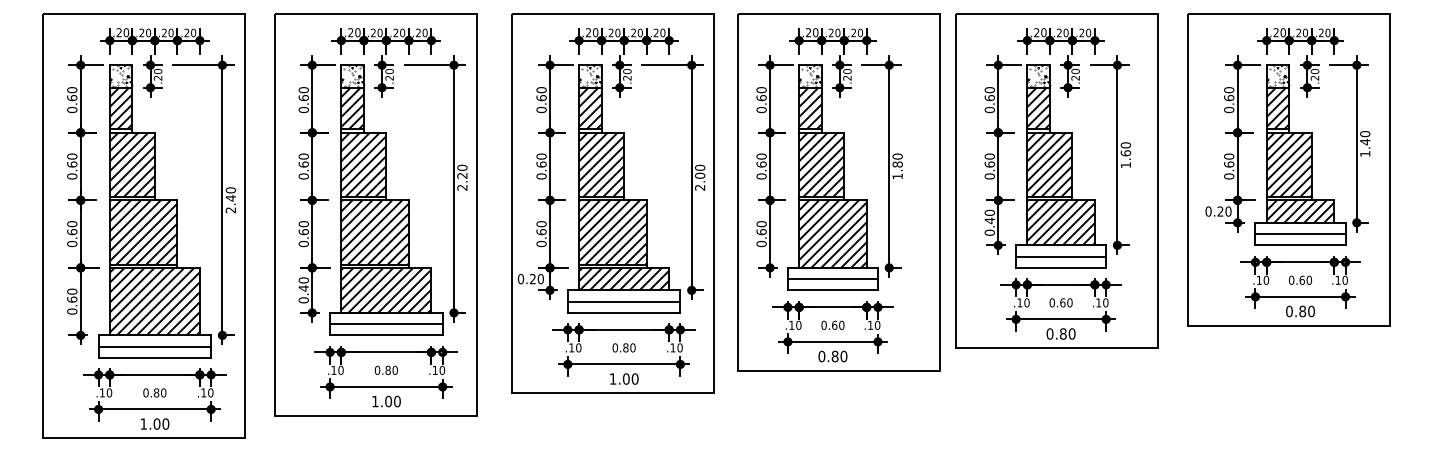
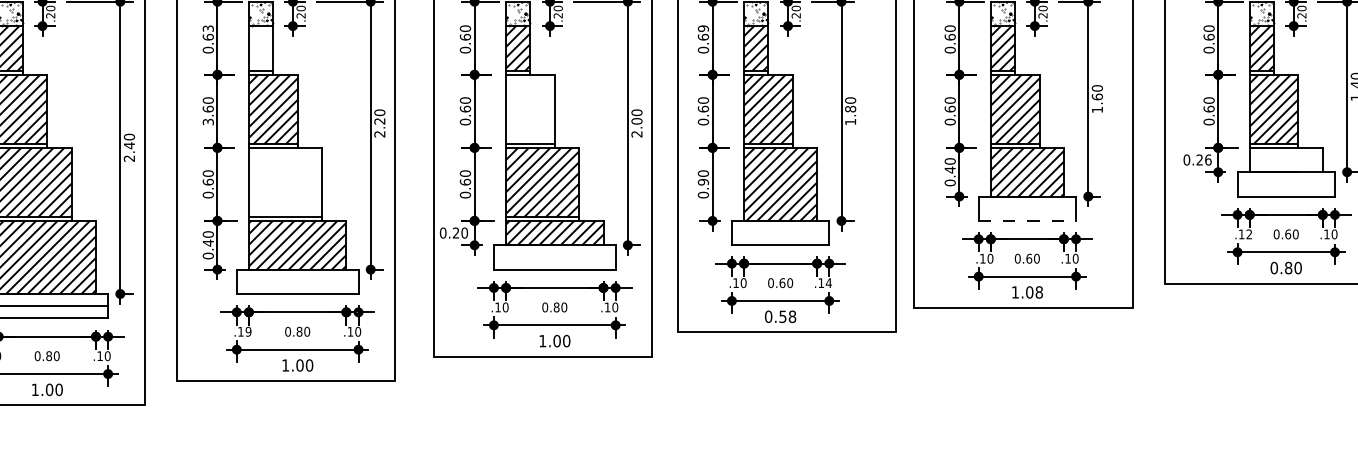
text: (303, 90) -> (207, 29), 0.60 -> 0.63
text: (761, 90) -> (703, 29), 0.60 -> 0.69
hatch: (352, 108) -> (260, 48), removed
hatch: (601, 164) -> (530, 109), removed
text: (303, 176) -> (207, 122), 0.60 -> 3.60
text: (1228, 211) -> (1208, 159), 0.20 -> 0.26
hatch: (1300, 211) -> (1286, 159), removed
hatch: (374, 232) -> (284, 182), removed
text: (761, 232) -> (703, 182), 0.60 -> 0.90
line: (1300, 234) -> (1286, 184), removed
line: (1061, 256) -> (1027, 208), removed
line: (1061, 267) -> (1027, 220), solid -> dashed
line: (832, 279) -> (780, 233), removed
text: (1266, 279) -> (1249, 233), .10 -> .12
line: (623, 301) -> (554, 257), removed
line: (386, 324) -> (297, 282), removed
text: (877, 324) -> (828, 282), .10 -> .14
text: (1060, 333) -> (1026, 291), 0.80 -> 1.08
text: (839, 356) -> (787, 316), 0.80 -> 0.58
text: (340, 370) -> (248, 331), .10 -> .19

